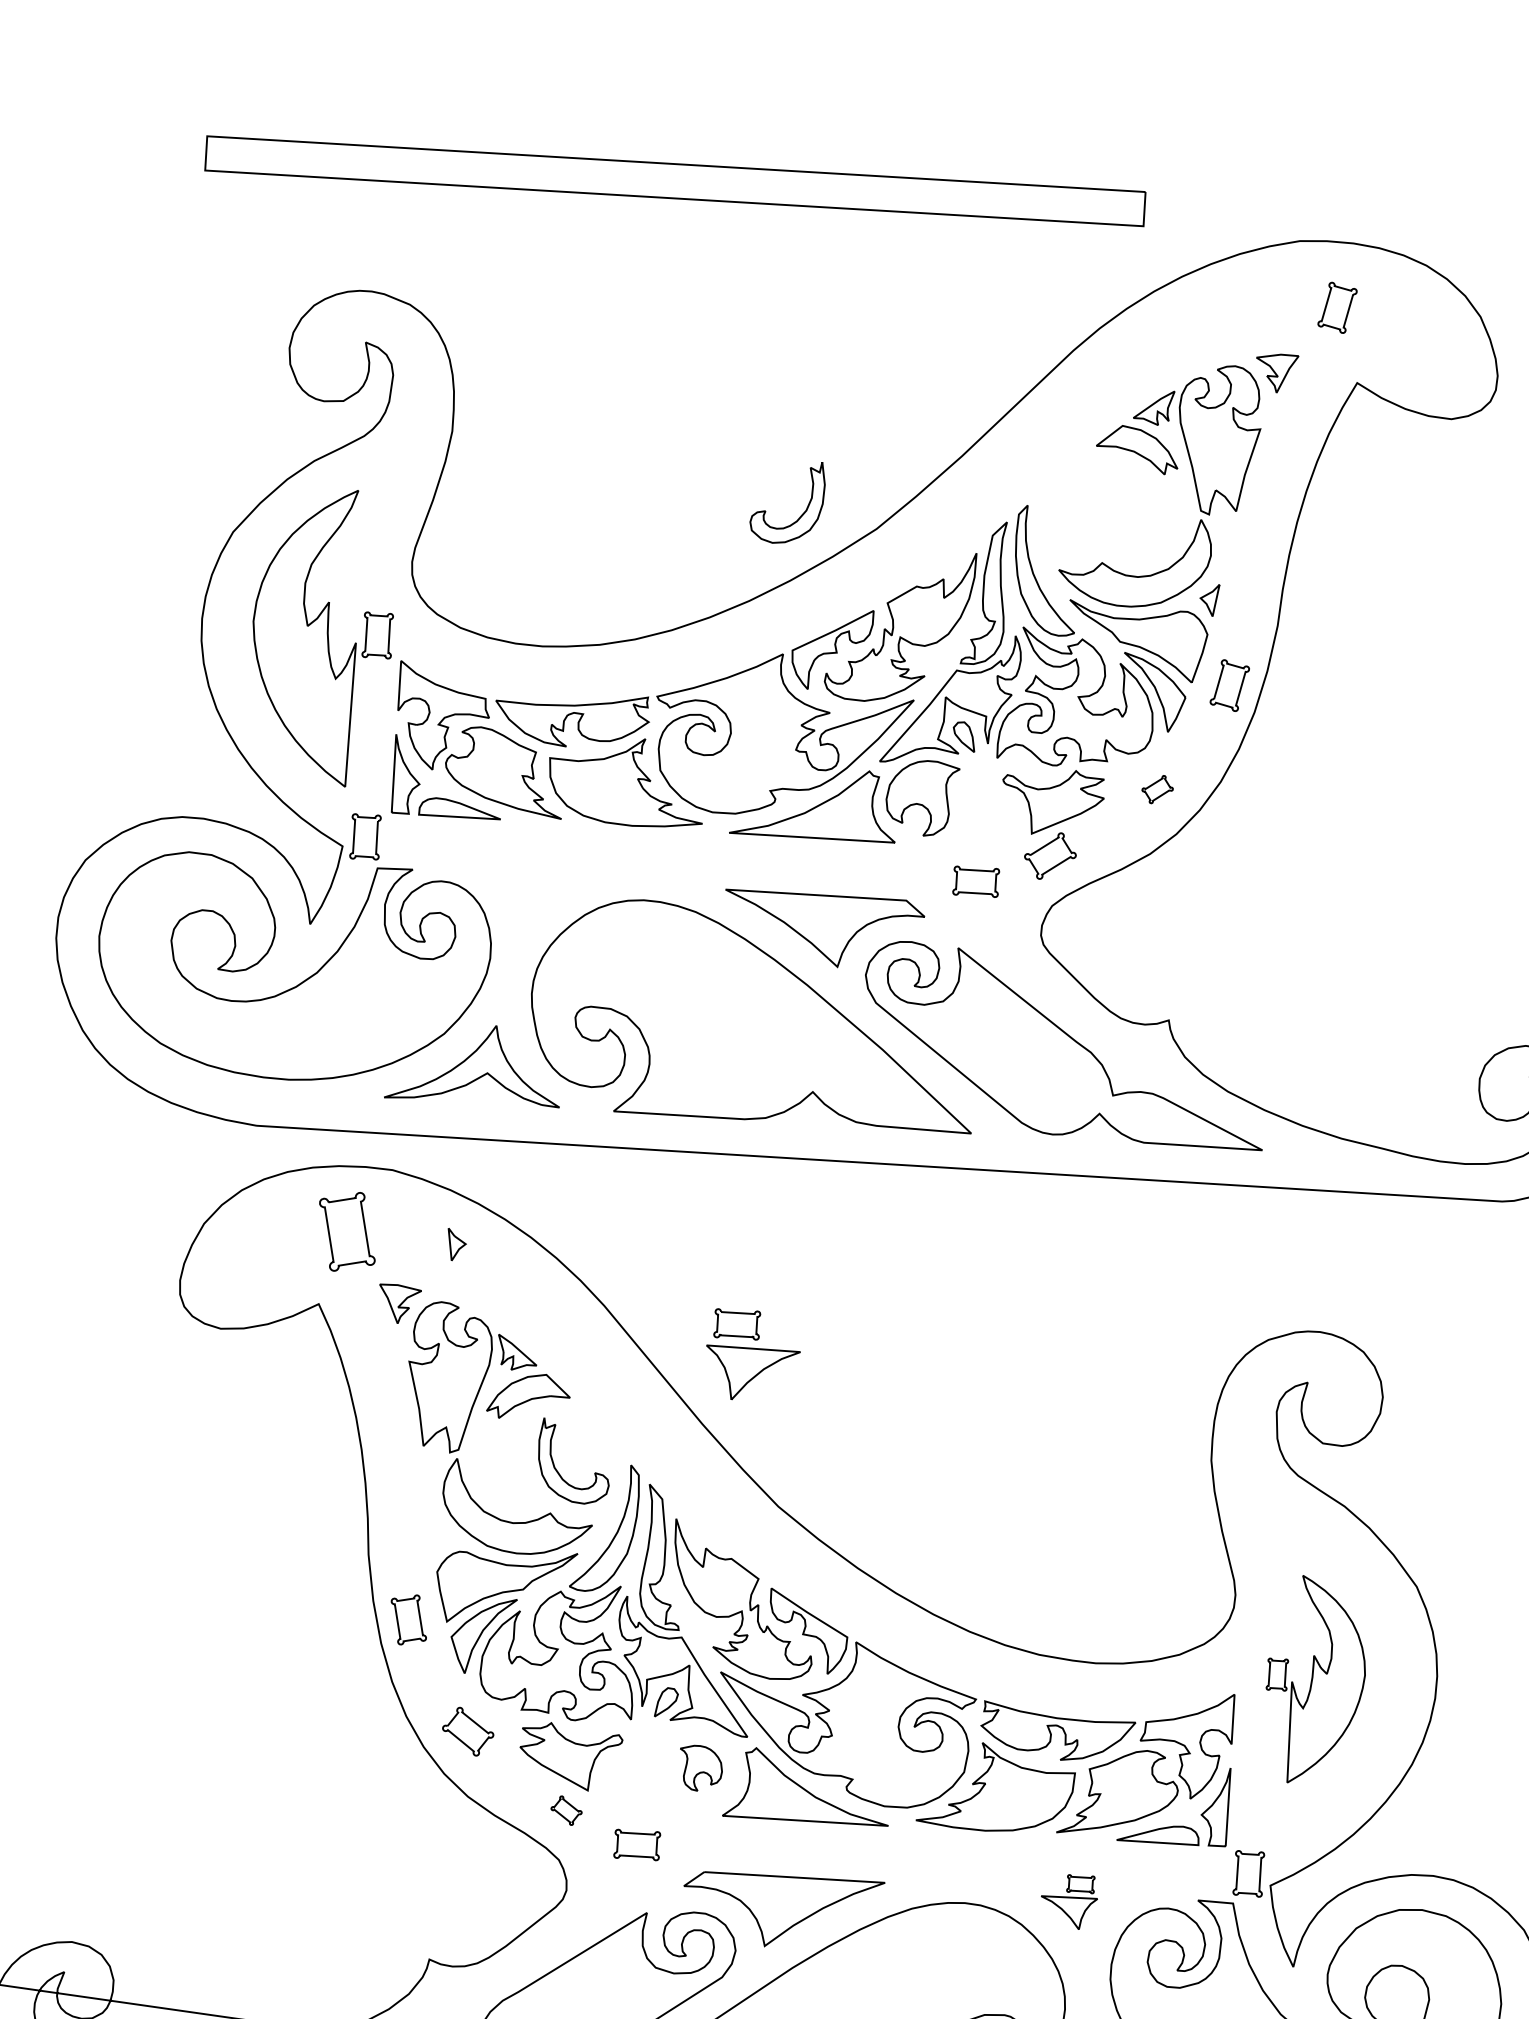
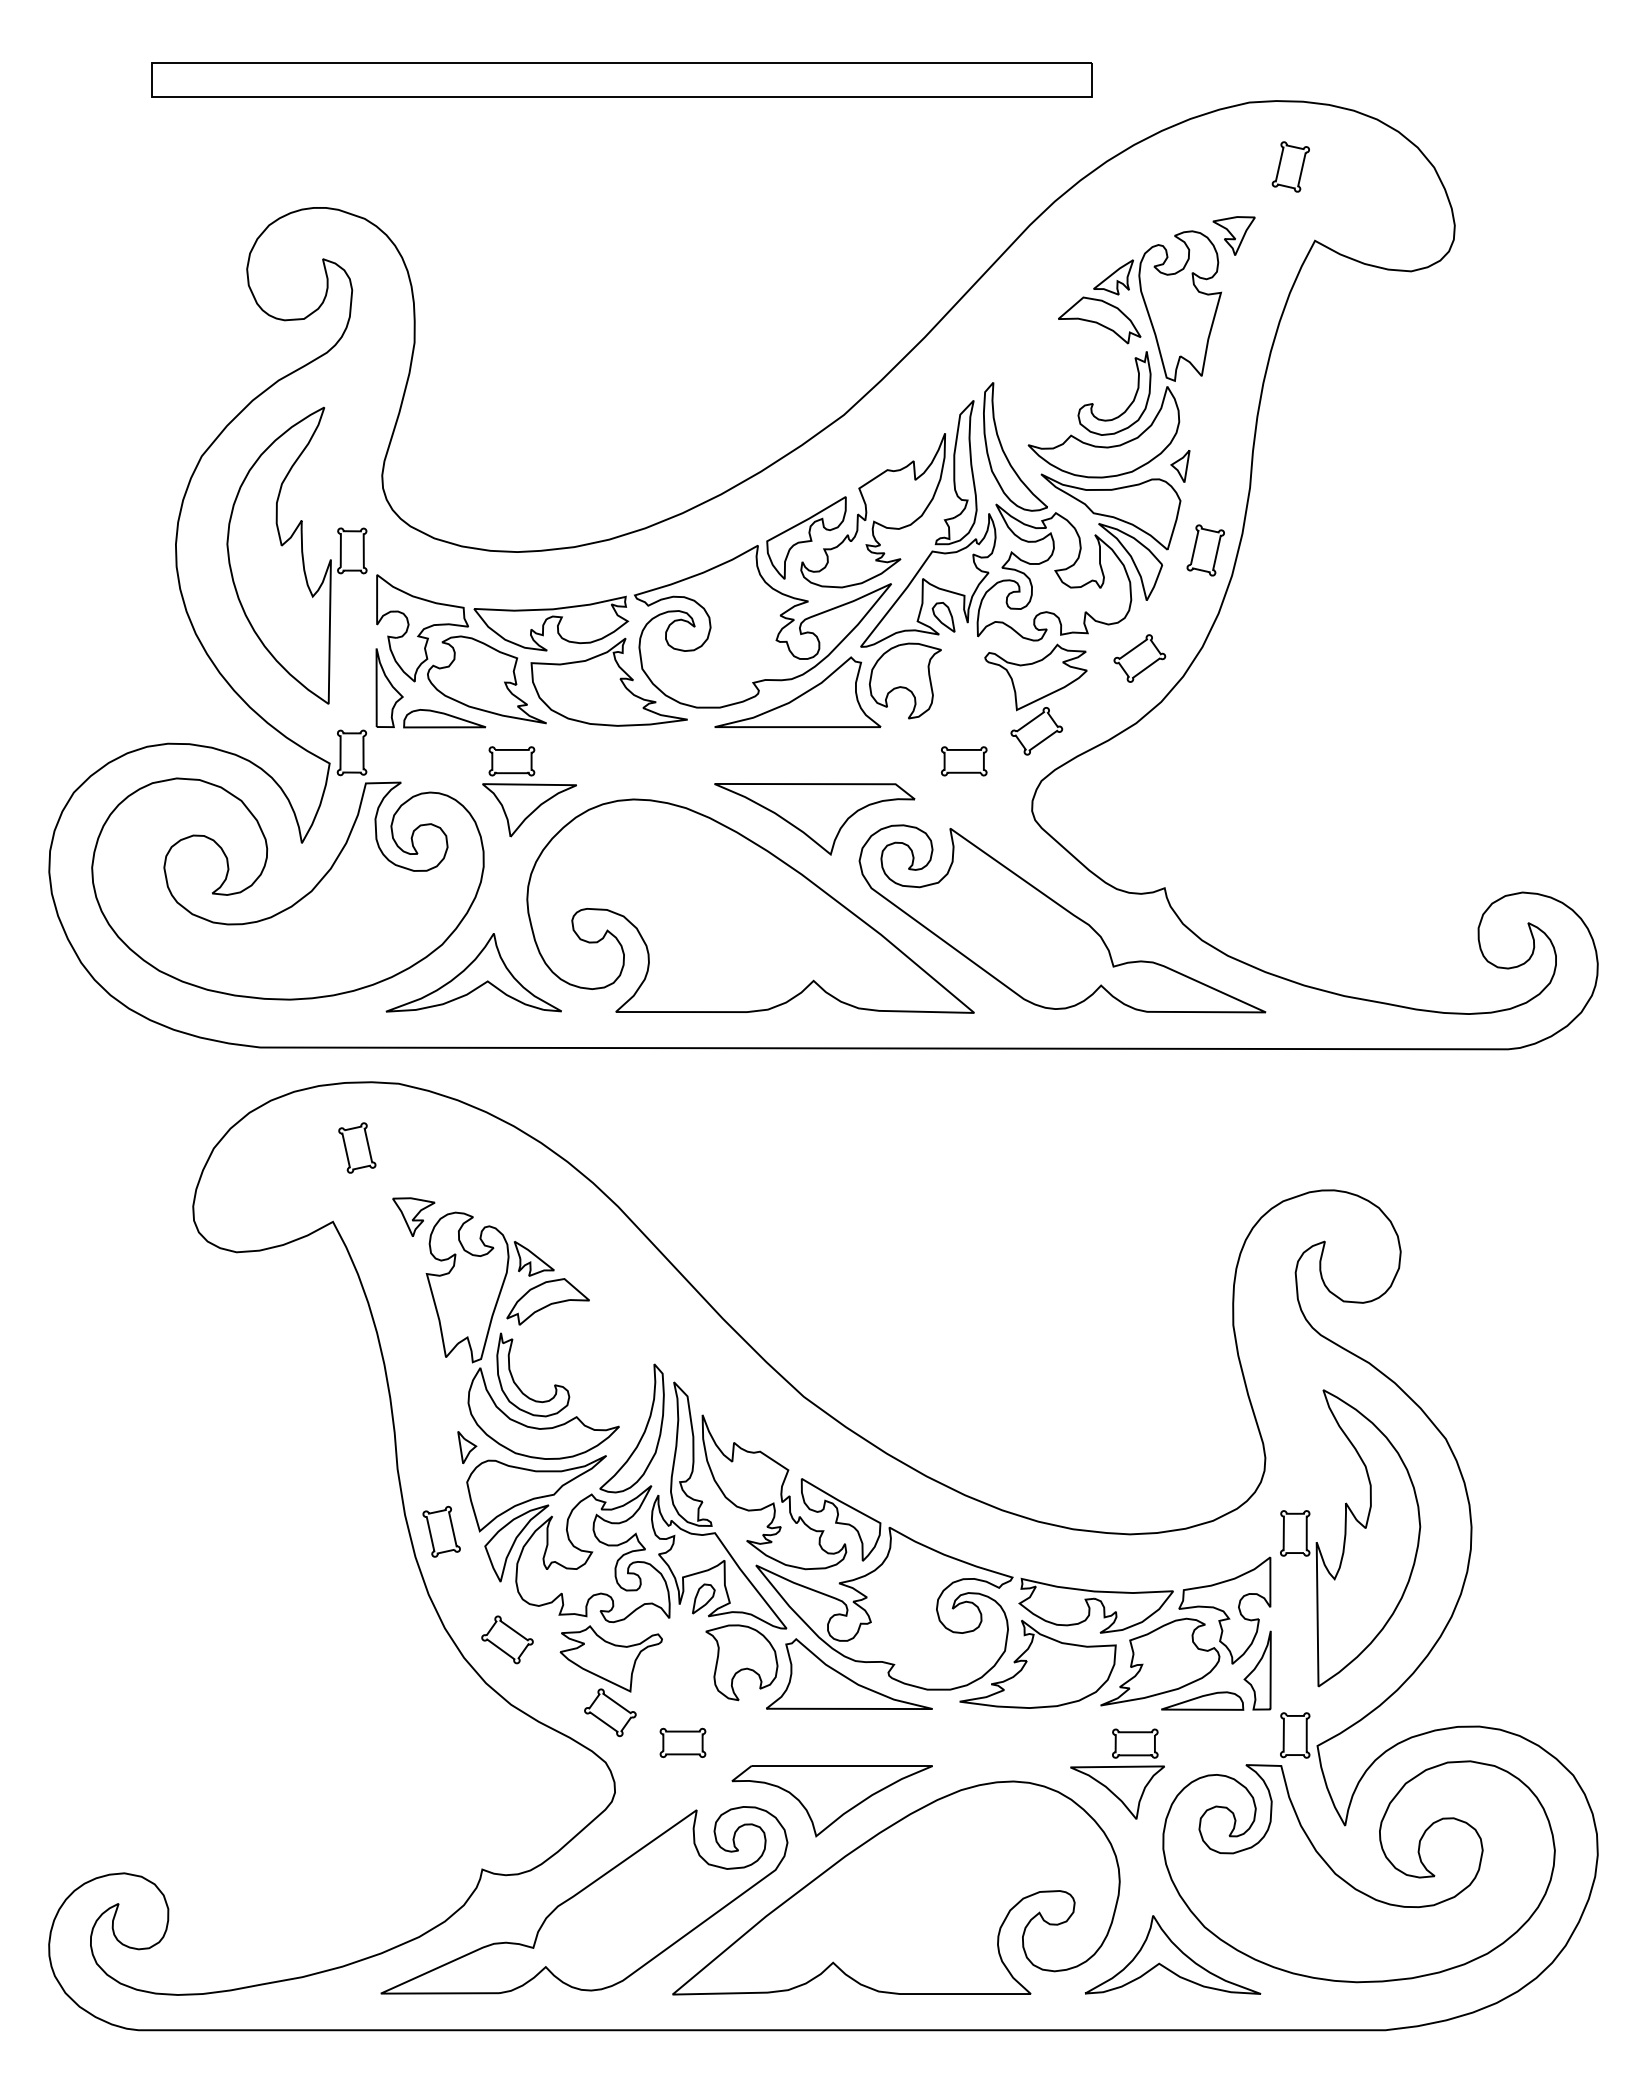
part: (800, 514) -> (1128, 405), moved
part: (1157, 789) -> (1139, 658), size x1.67
part: (347, 1231) -> (357, 1147), size x0.62
part: (457, 1244) -> (467, 1447), moved
part: (752, 1355) -> (529, 791), moved
part: (557, 1470) -> (517, 1384), moved
part: (1315, 1680) -> (1350, 1538), size x1.43
part: (700, 1768) -> (741, 1662), size x1.67
part: (566, 1810) -> (610, 1712), size x1.67
part: (1069, 1901) -> (1117, 1773), size x1.67

